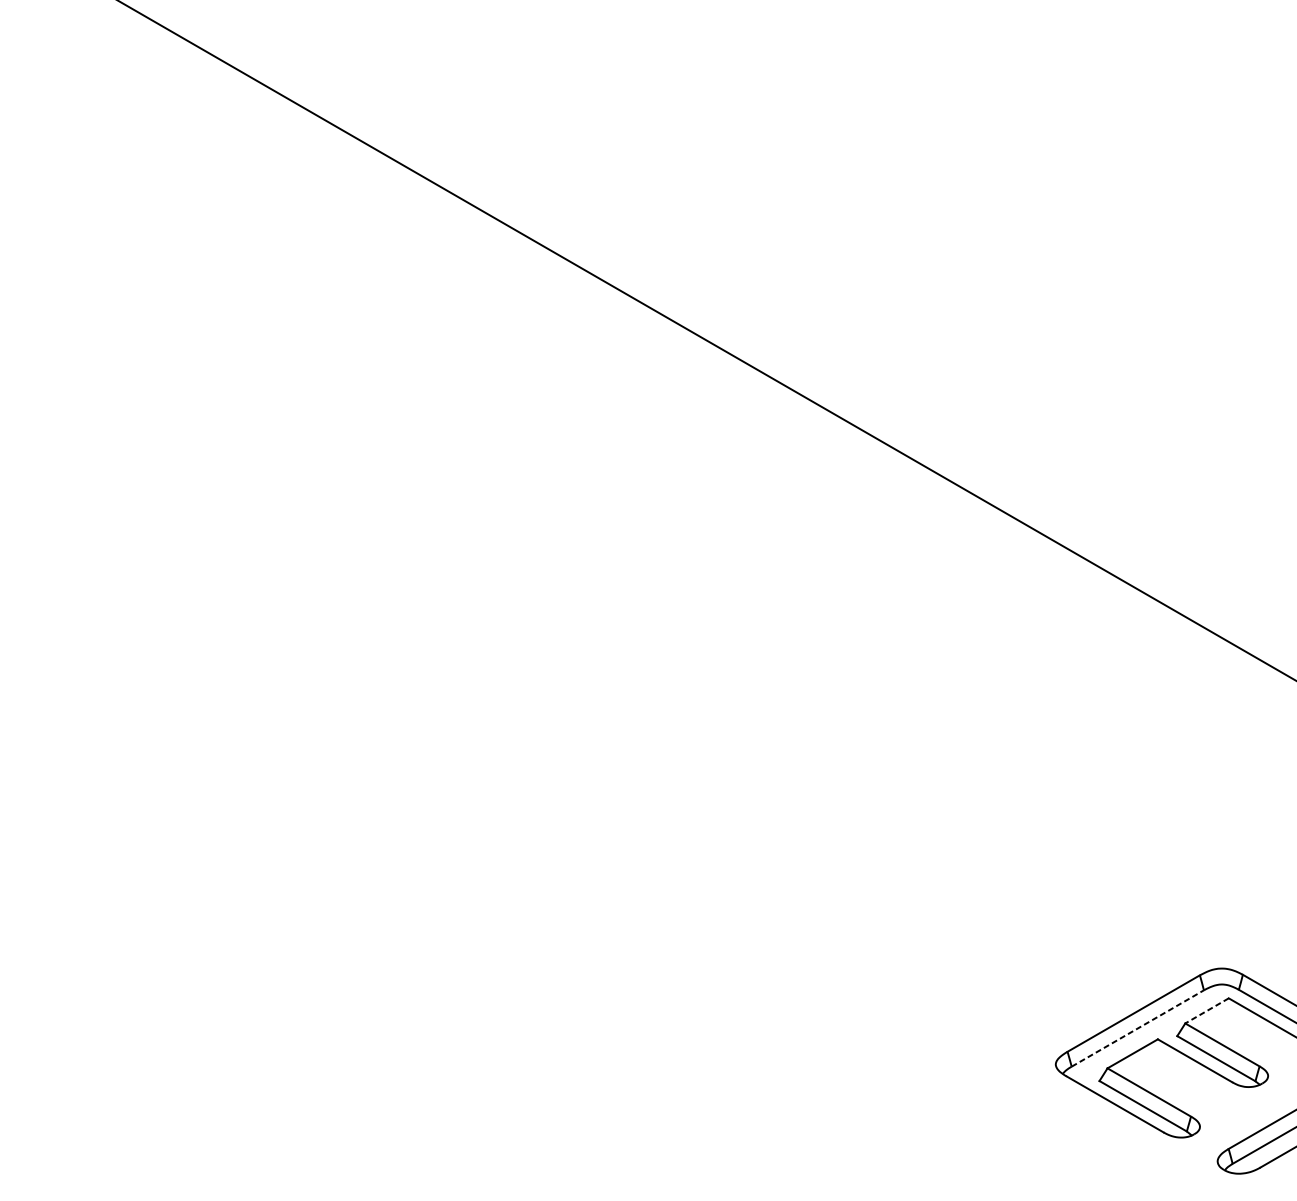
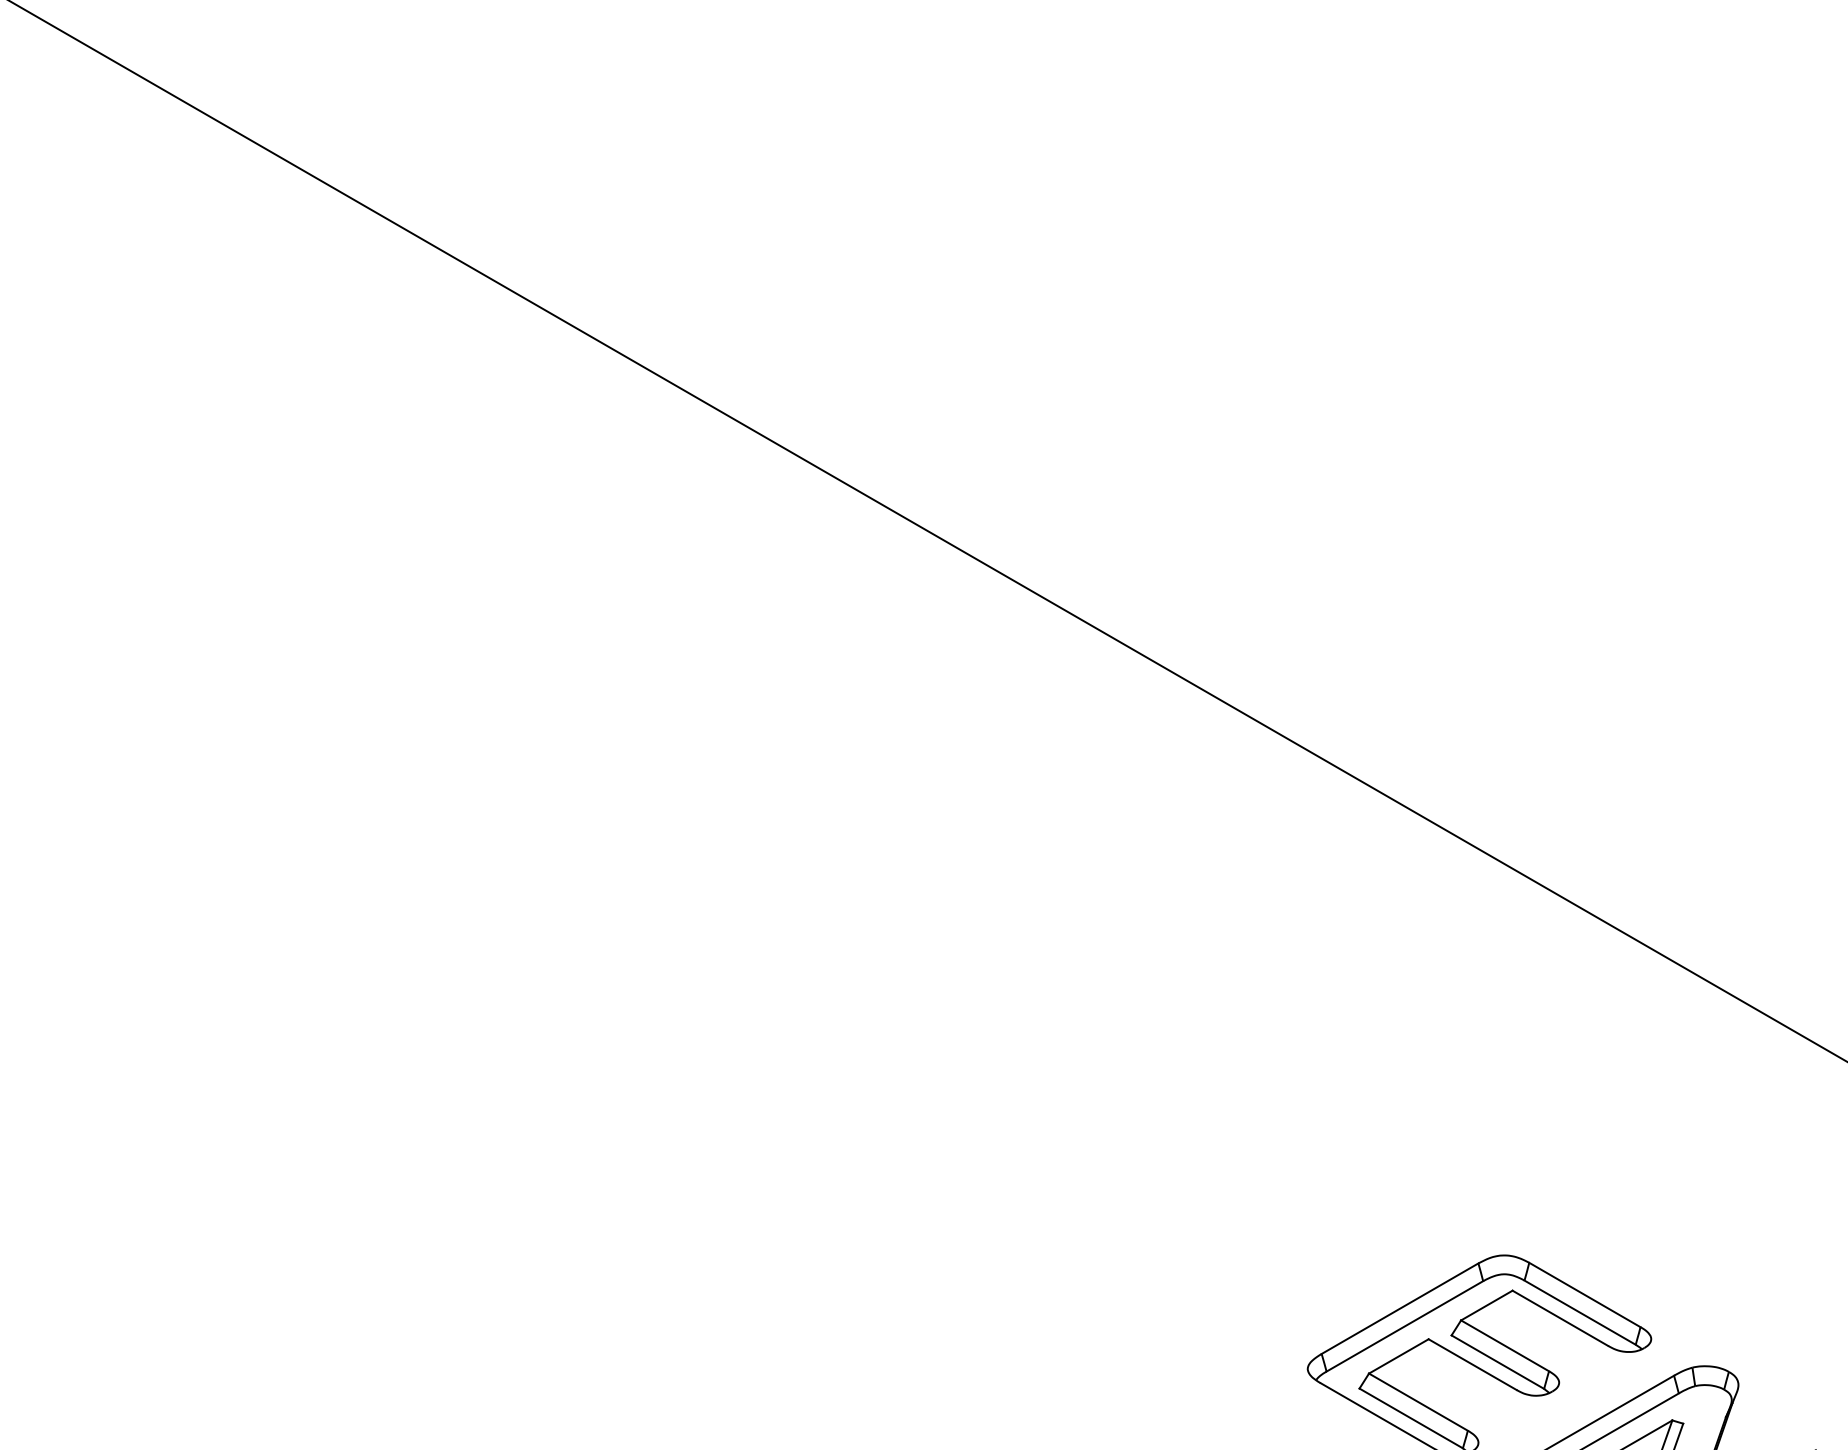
line: (1206, 1010) -> (1486, 1305), dashed -> solid
line: (1138, 1028) -> (1405, 1326), dashed -> solid

